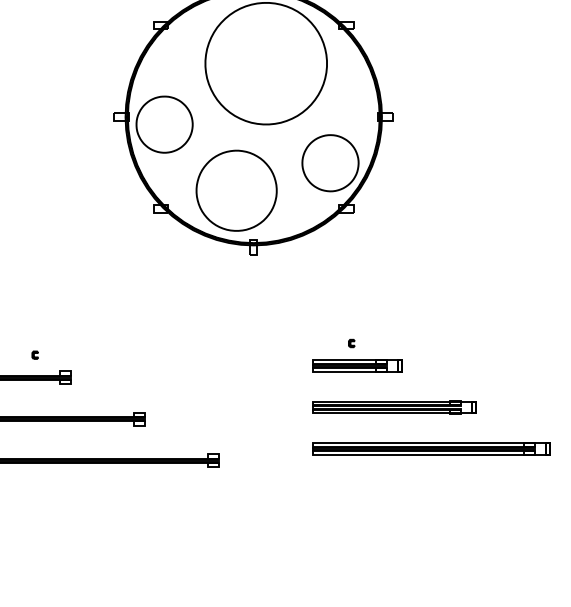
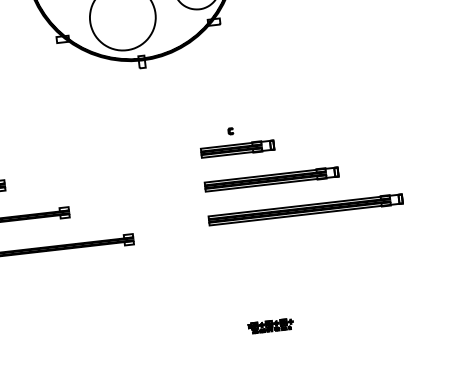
part: (373, 584) -> (270, 325), added

